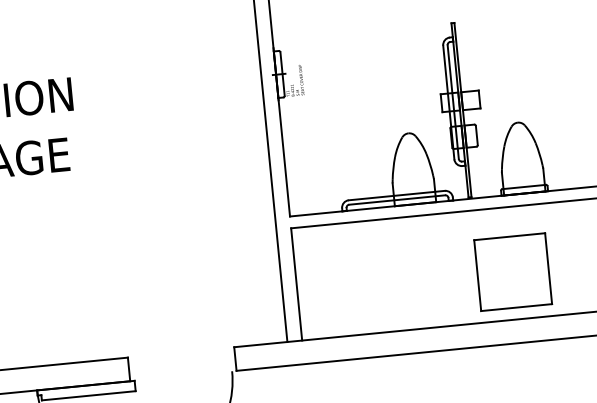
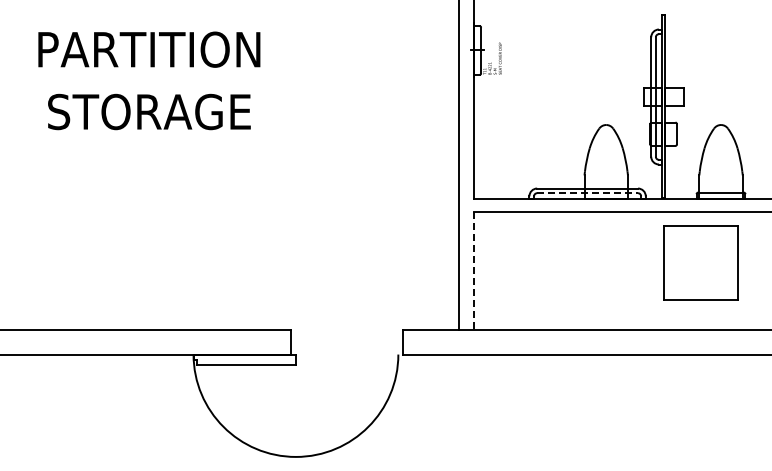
line: (398, 200) -> (588, 193), solid -> dashed
part: (512, 271) -> (700, 262), moved
line: (296, 284) -> (474, 270), solid -> dashed

